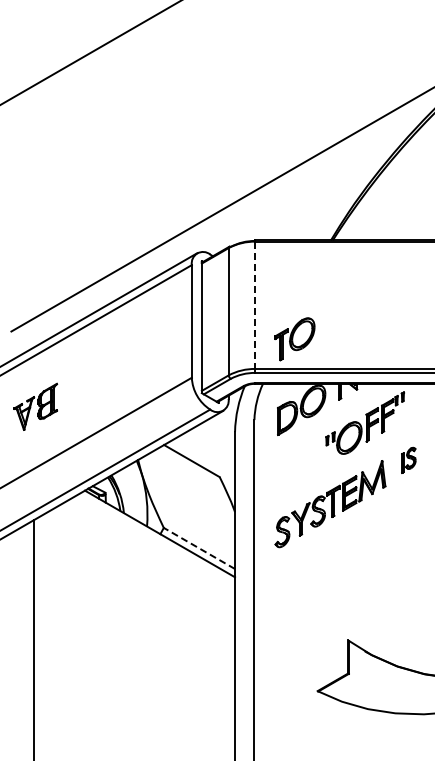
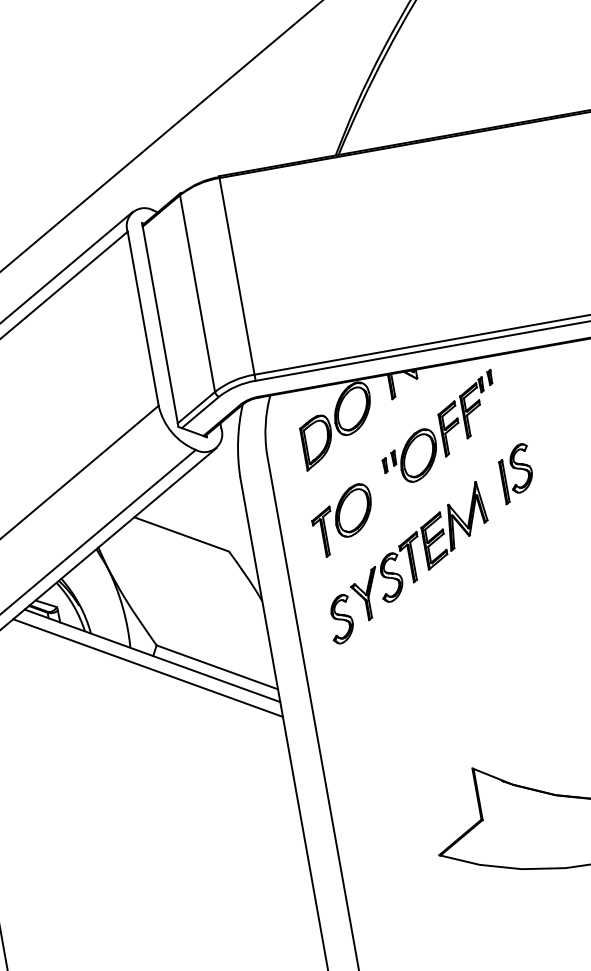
line: (255, 305) -> (237, 276), dashed -> solid
part: (294, 339) -> (342, 520), moved
part: (408, 460) -> (516, 473), size x1.43
line: (155, 540) -> (147, 667), added
line: (198, 548) -> (215, 667), dashed -> solid

